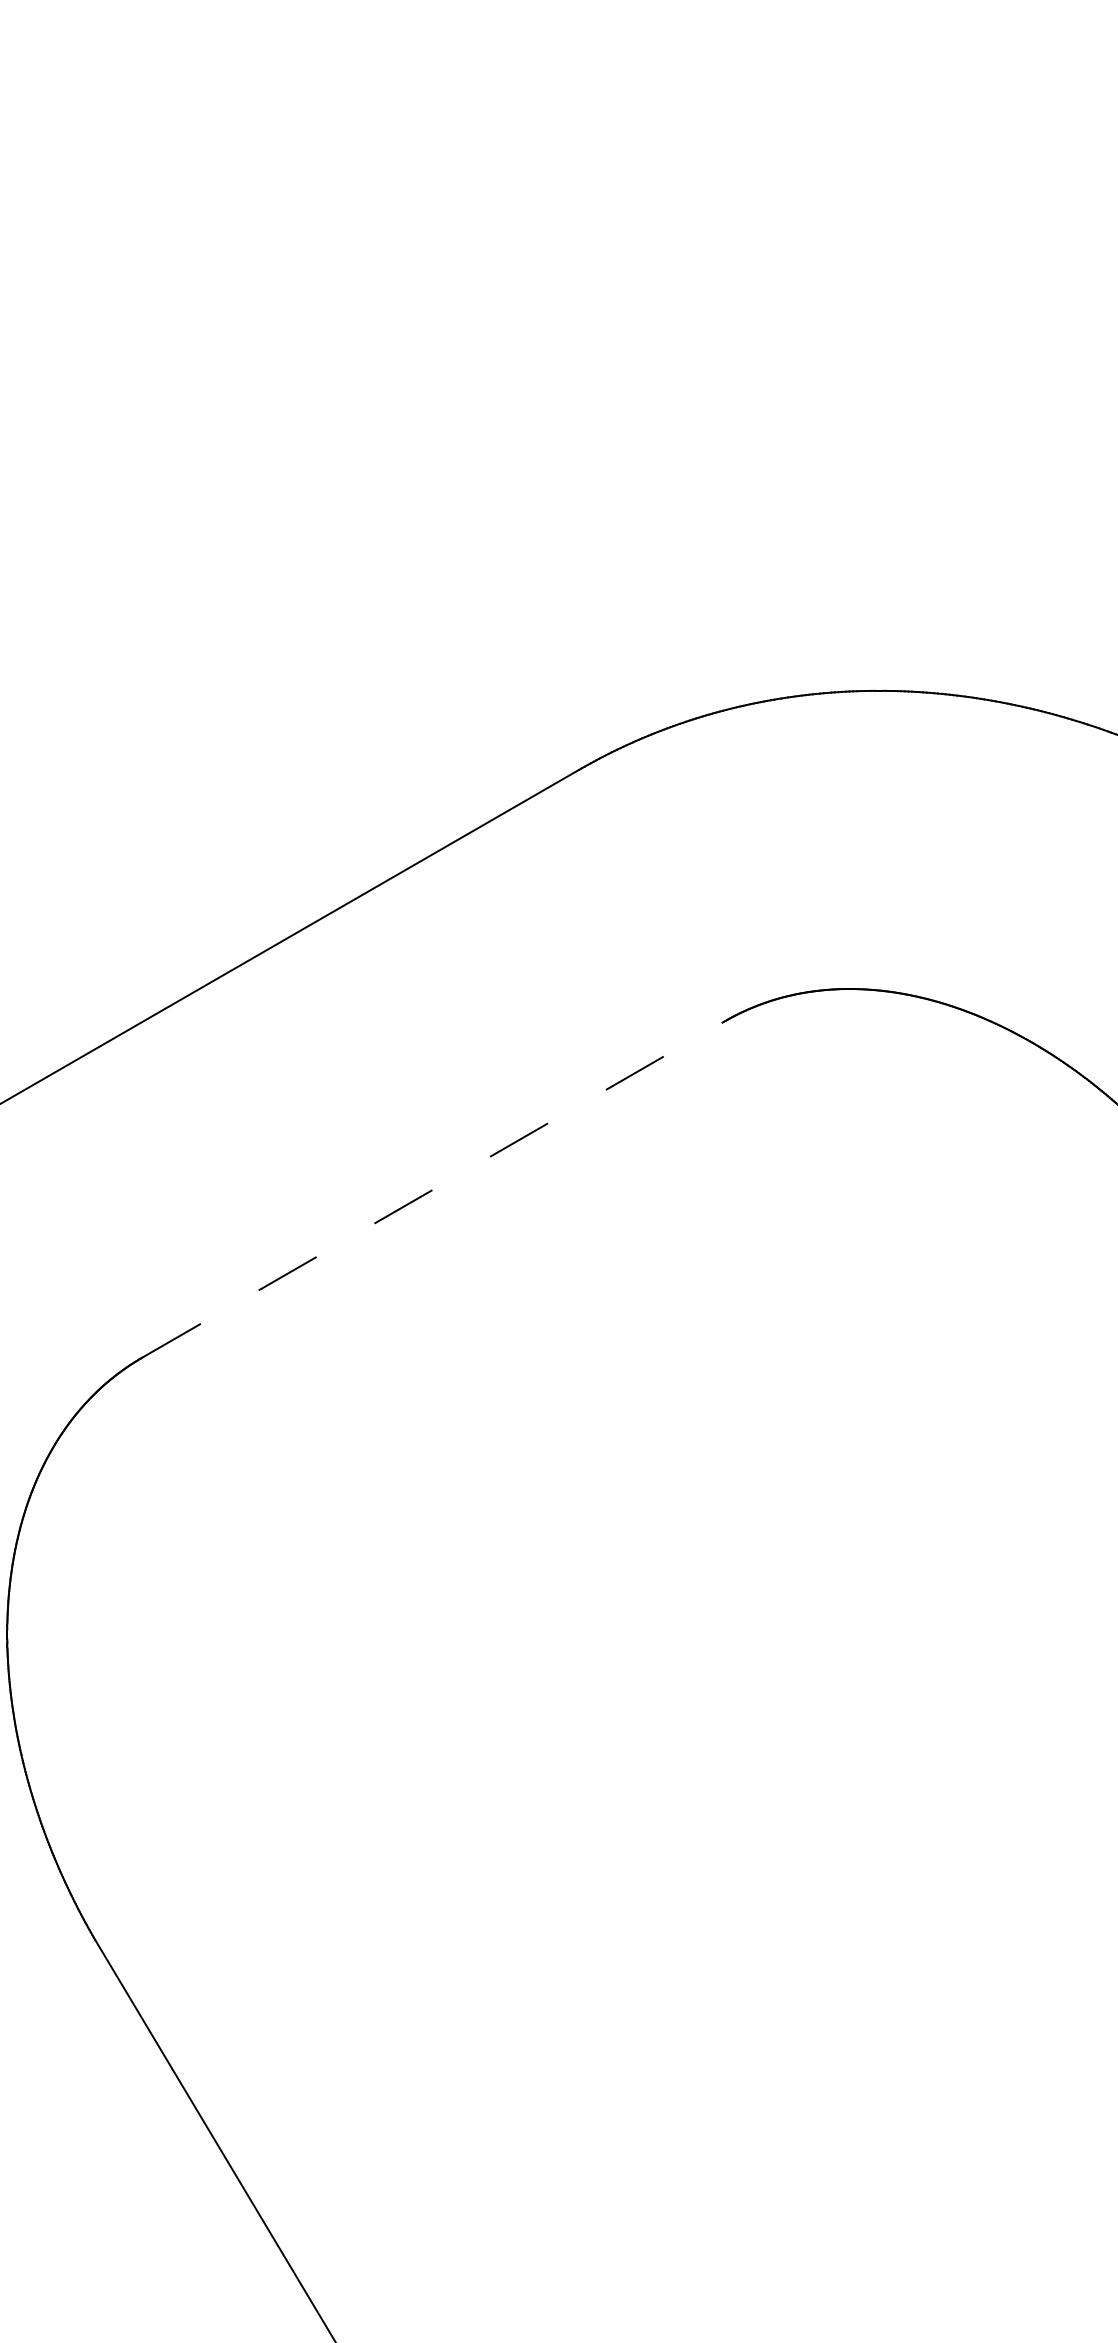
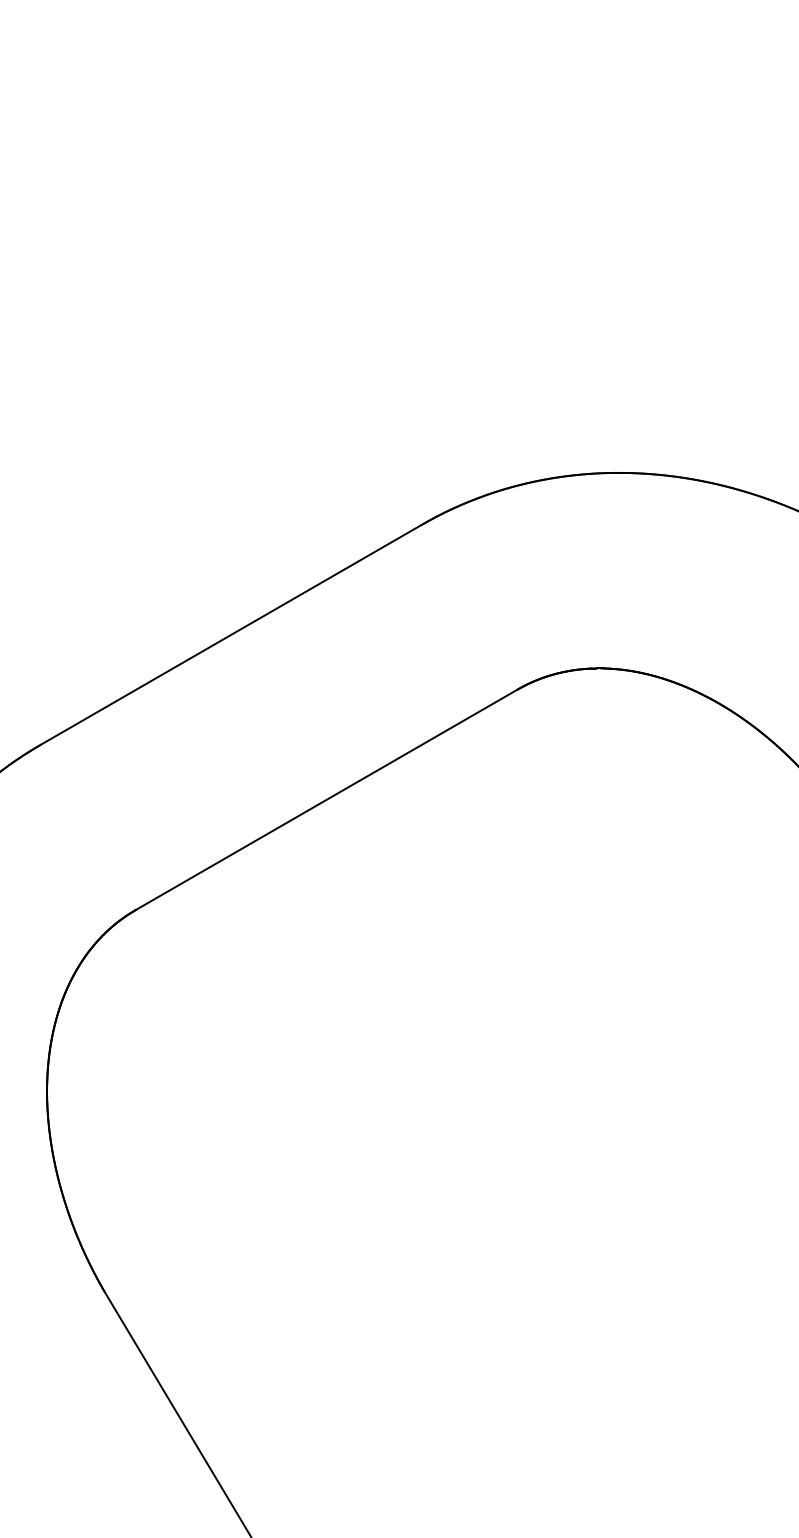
line: (434, 1188) -> (327, 799), dashed -> solid

